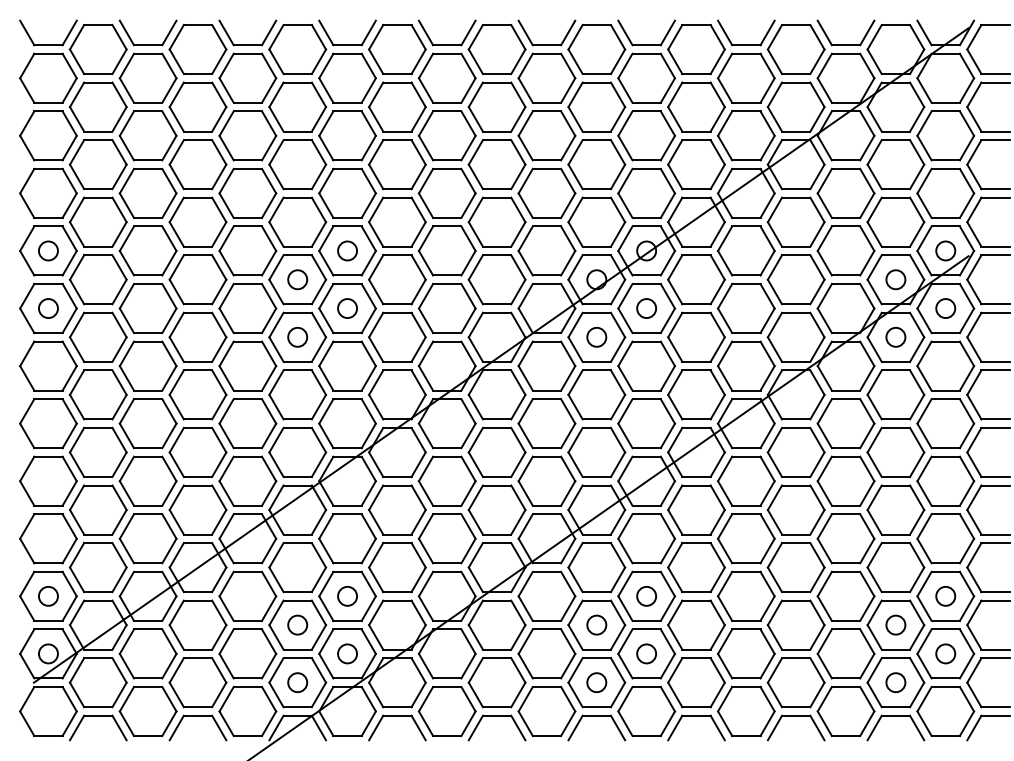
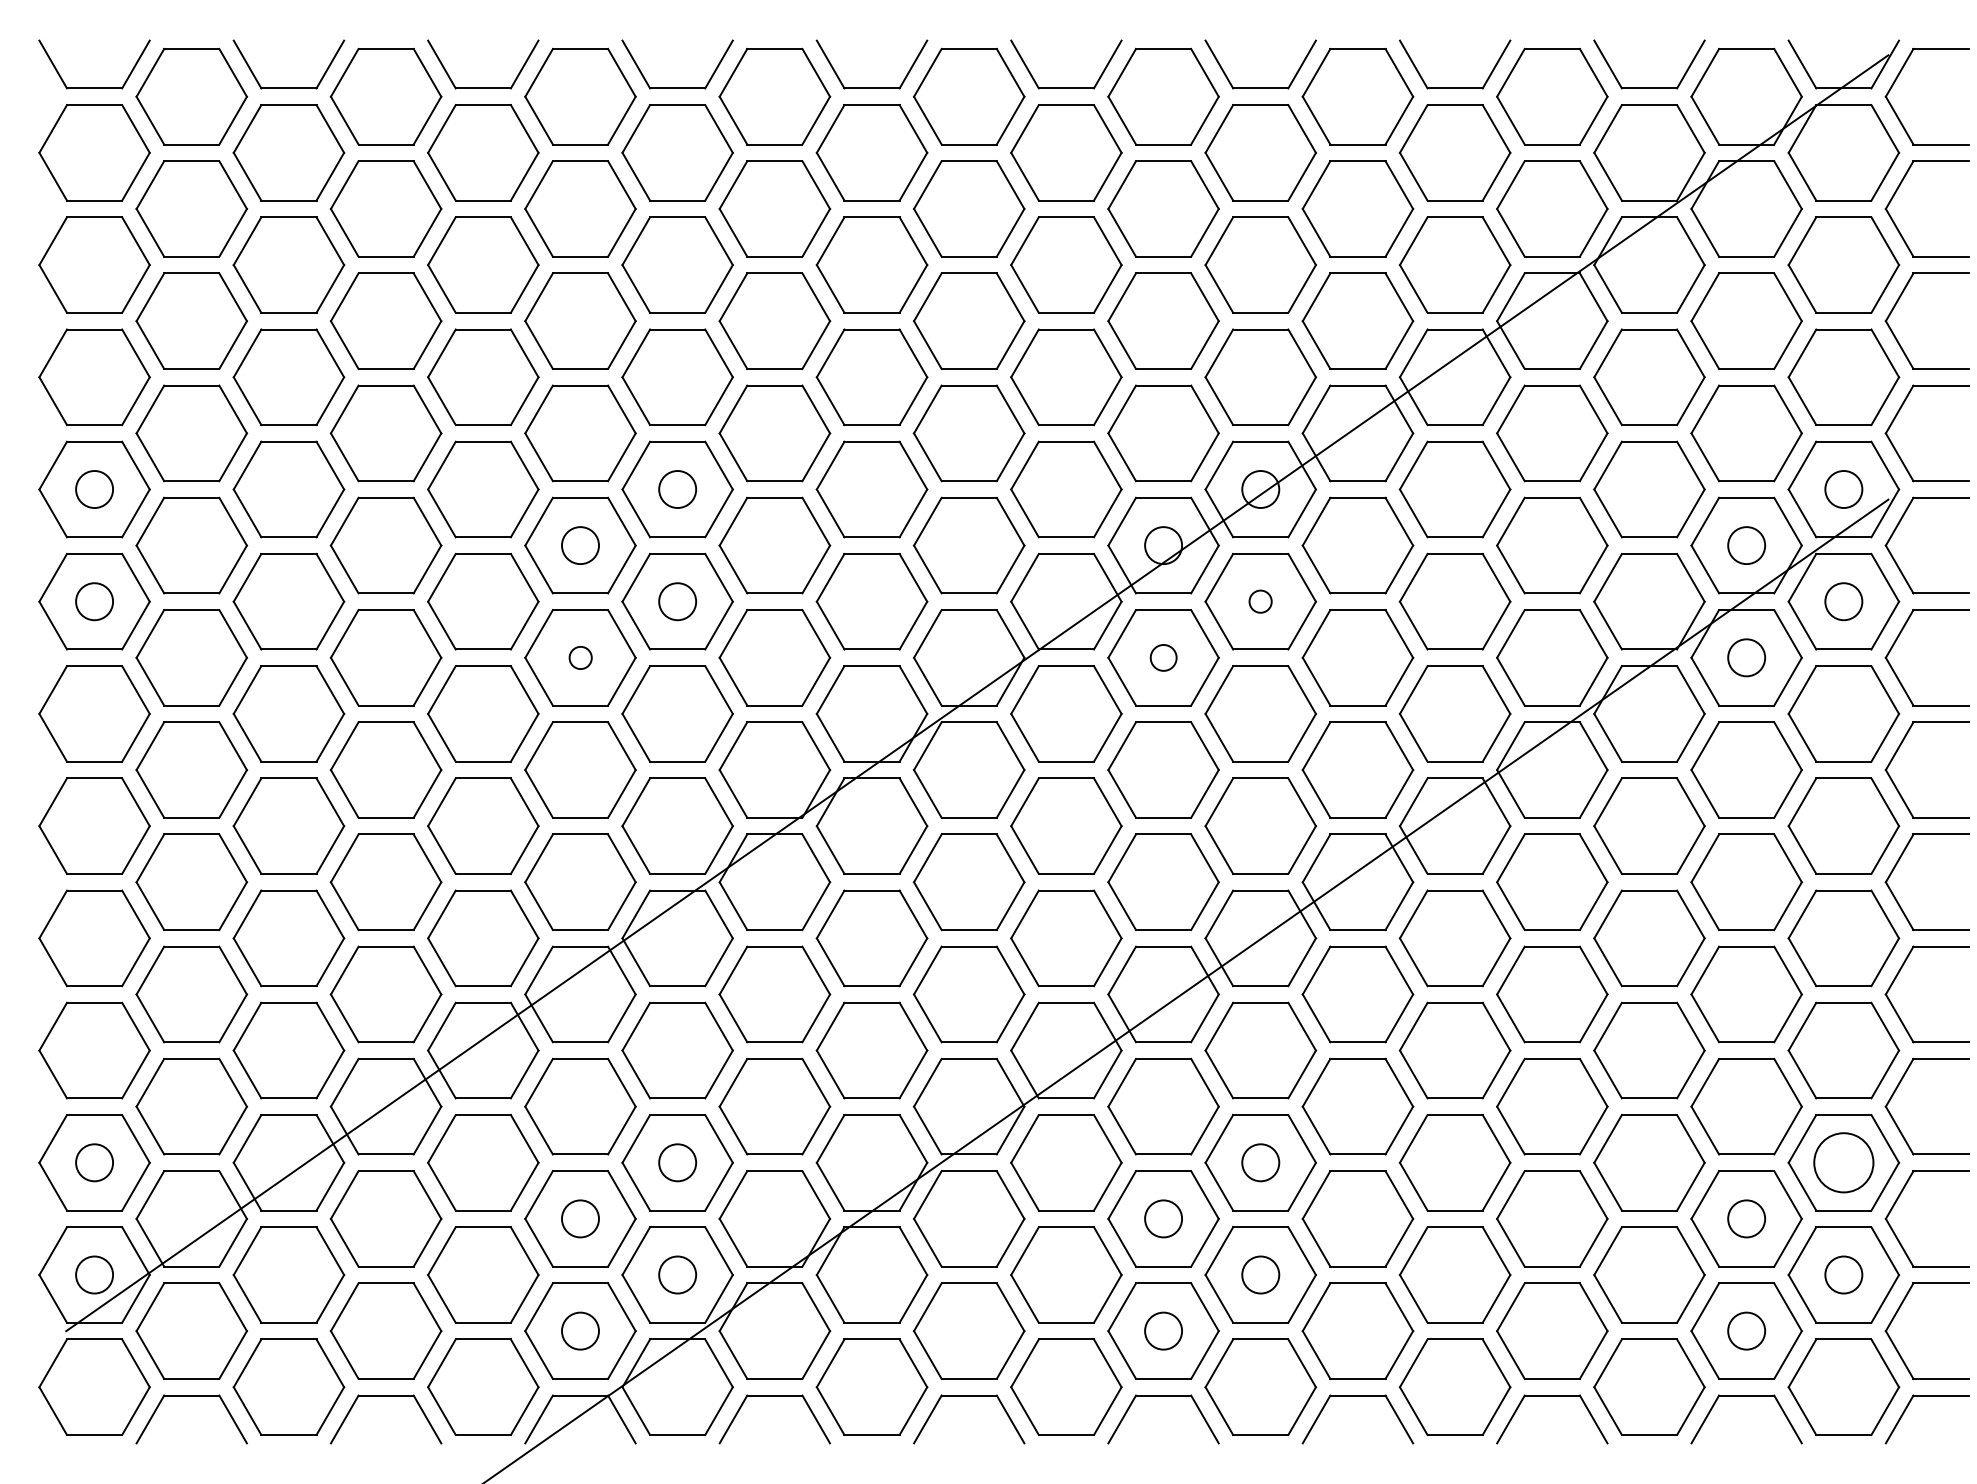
circle: (646, 308) -> (1260, 601), size x0.6
circle: (297, 337) -> (580, 658), size x0.6
circle: (596, 337) -> (1162, 658), size x0.7
circle: (945, 595) -> (1843, 1161), size x1.6

